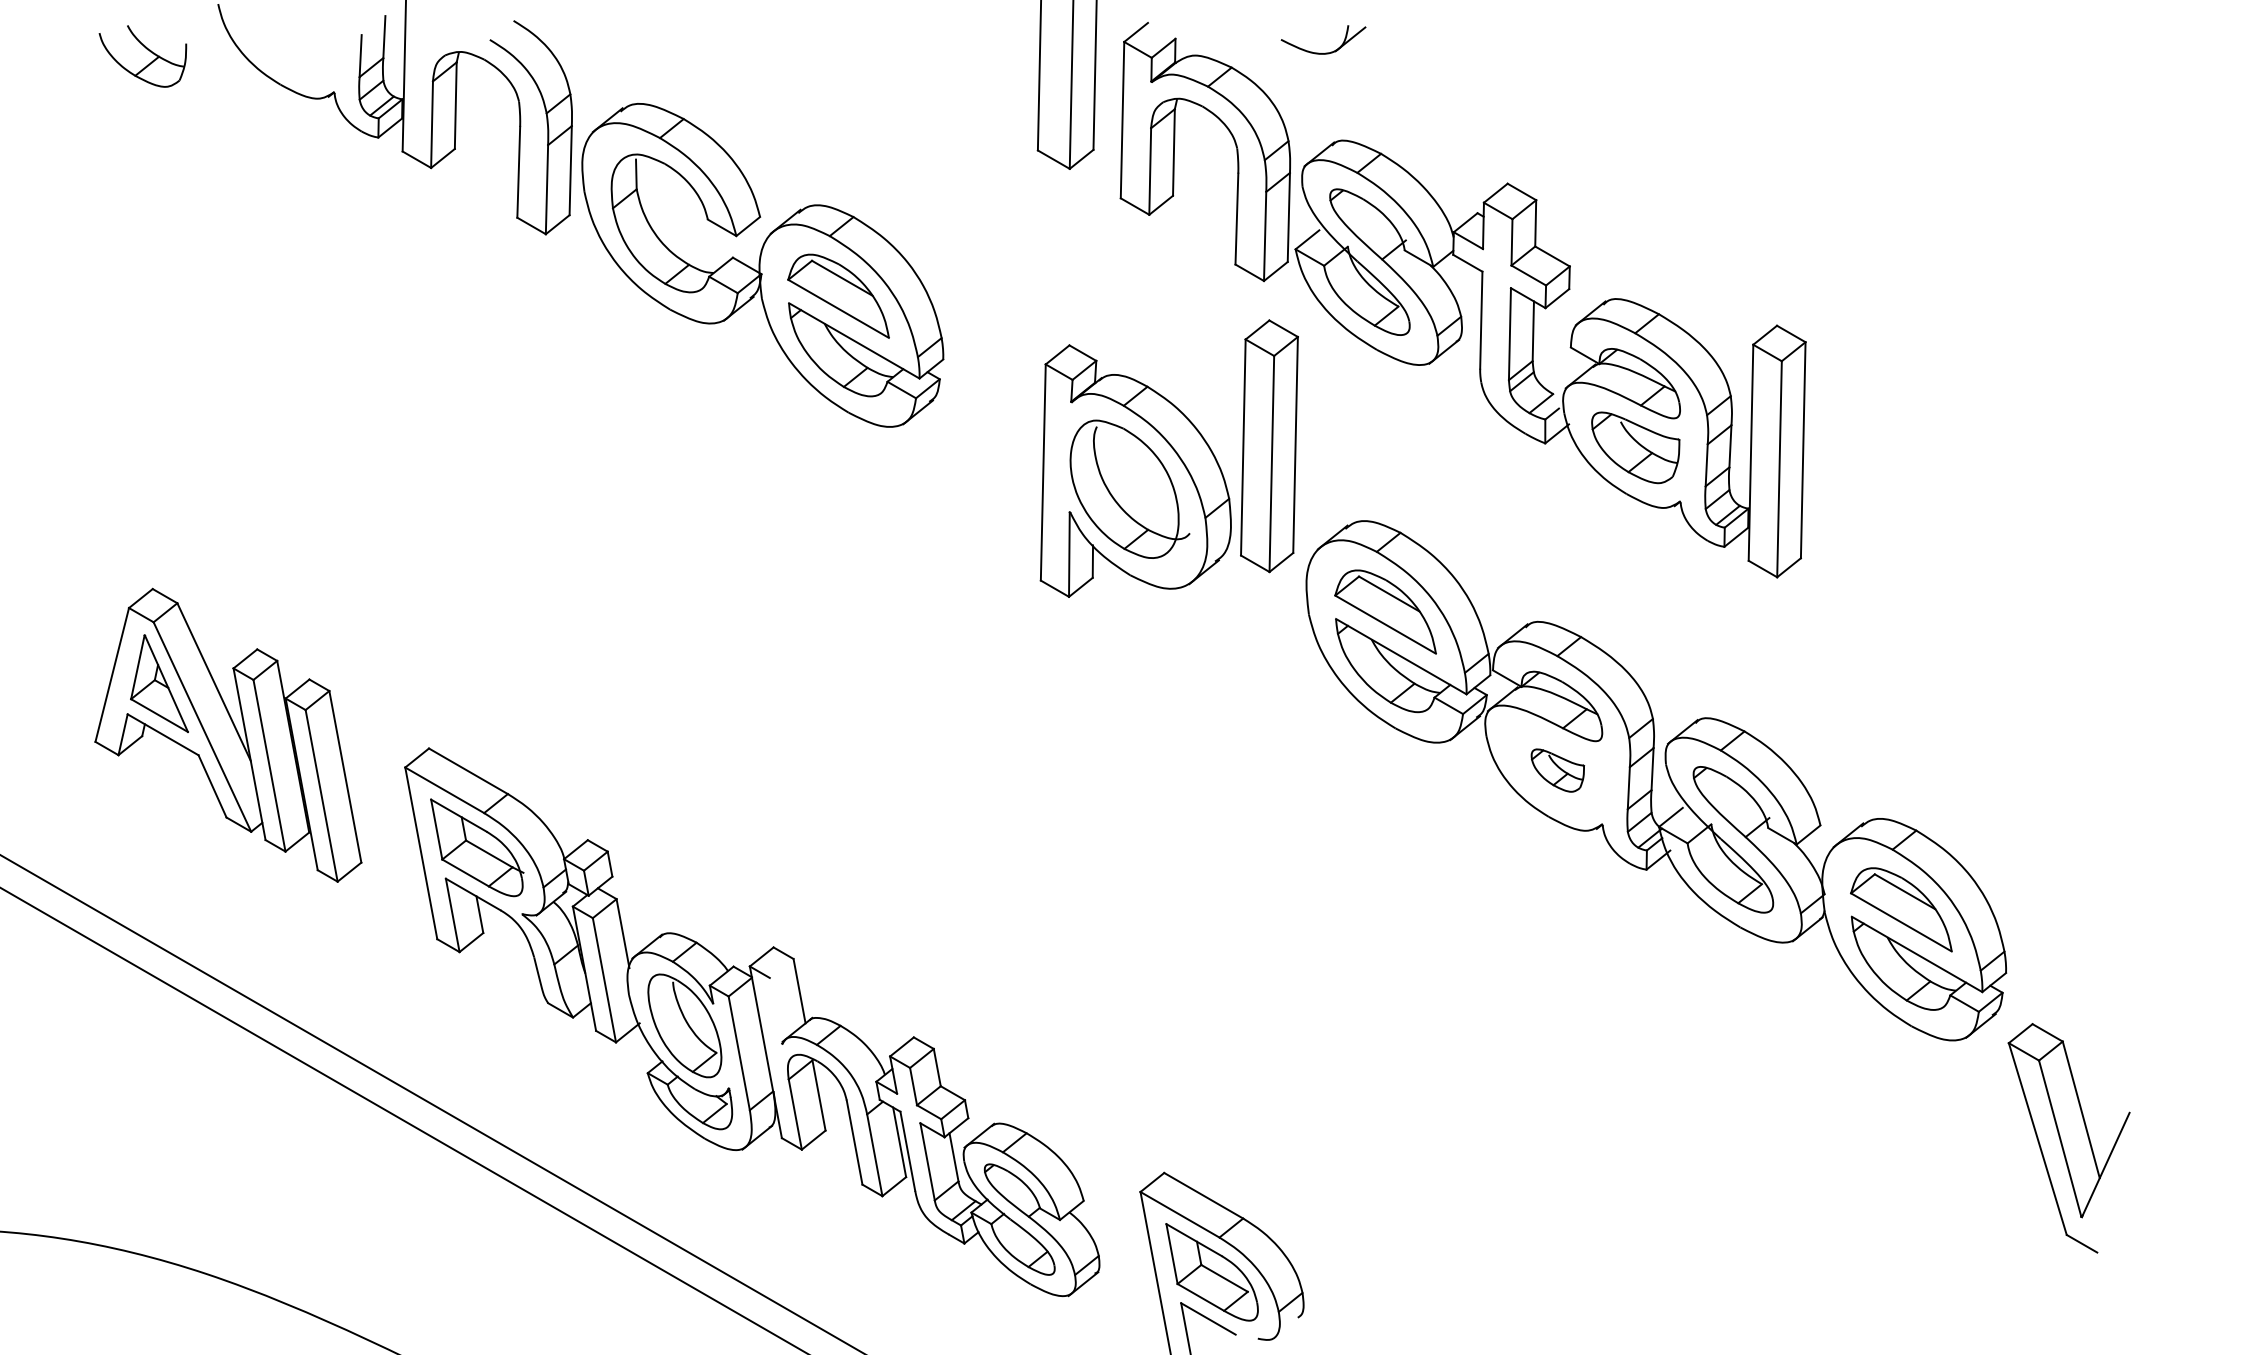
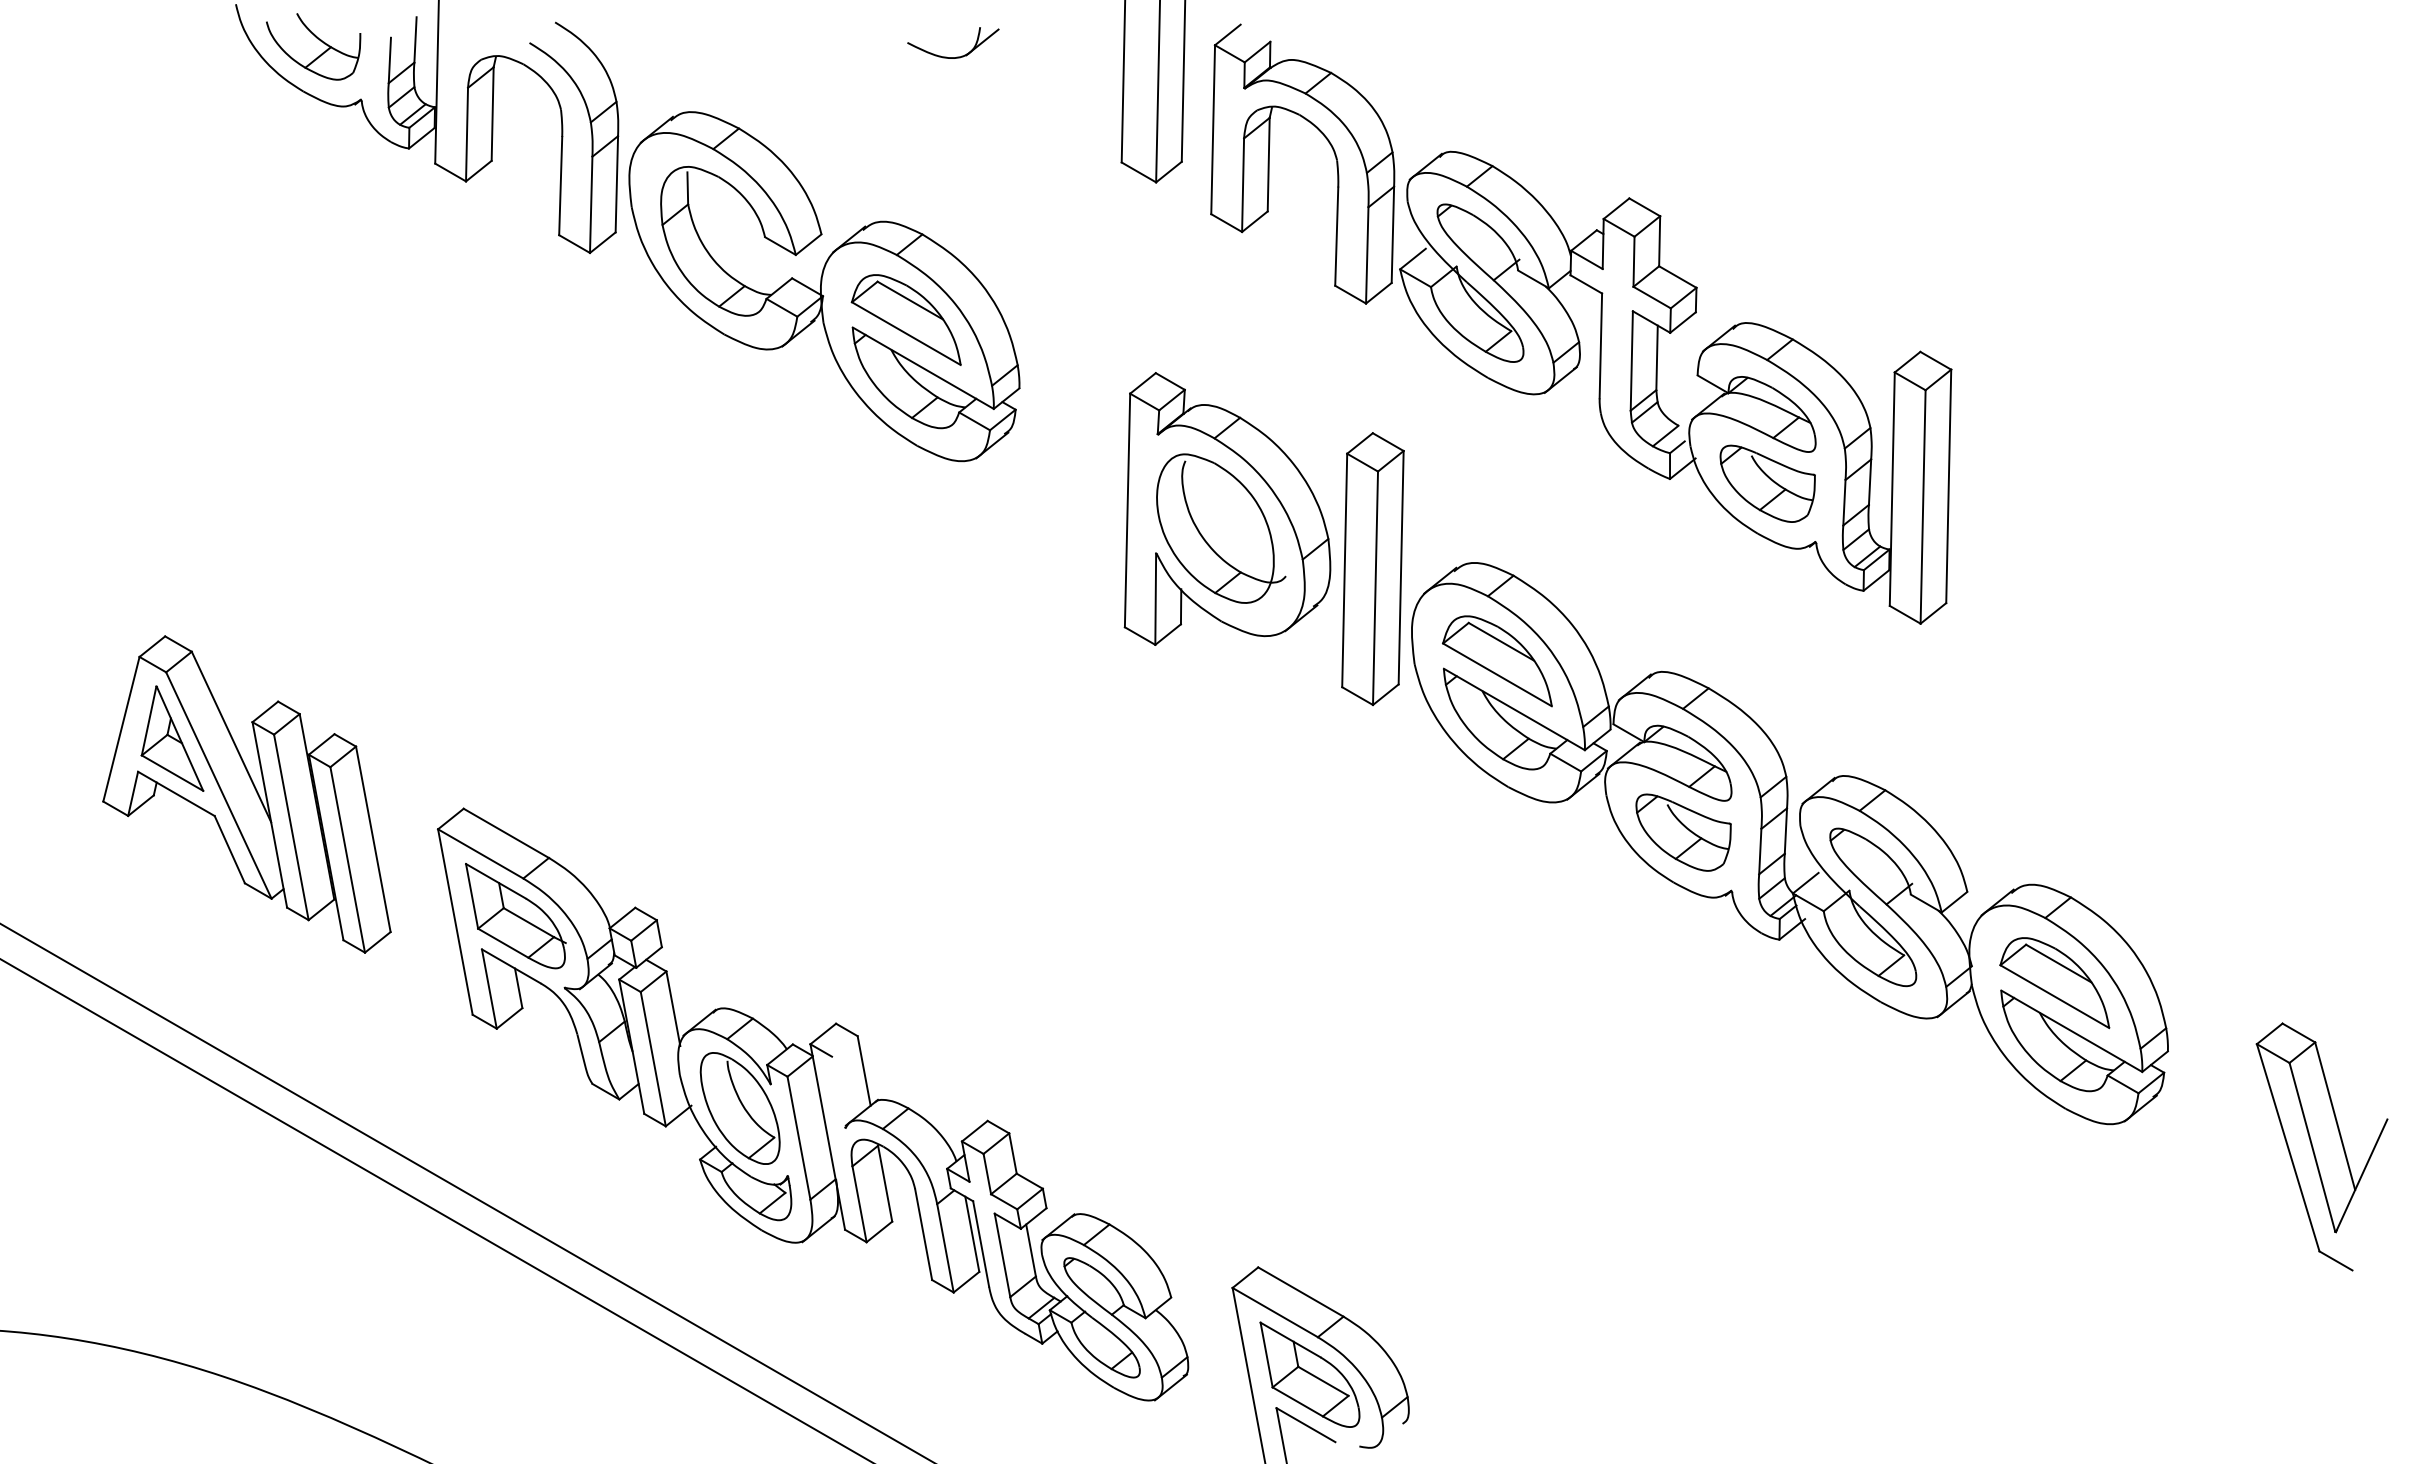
part: (146, 49) -> (317, 39), moved
part: (1326, 52) -> (956, 56), moved
part: (1269, 446) -> (1372, 569), moved
part: (1557, 770) -> (1683, 832), size x1.67
part: (2068, 1137) -> (2321, 1146), moved

